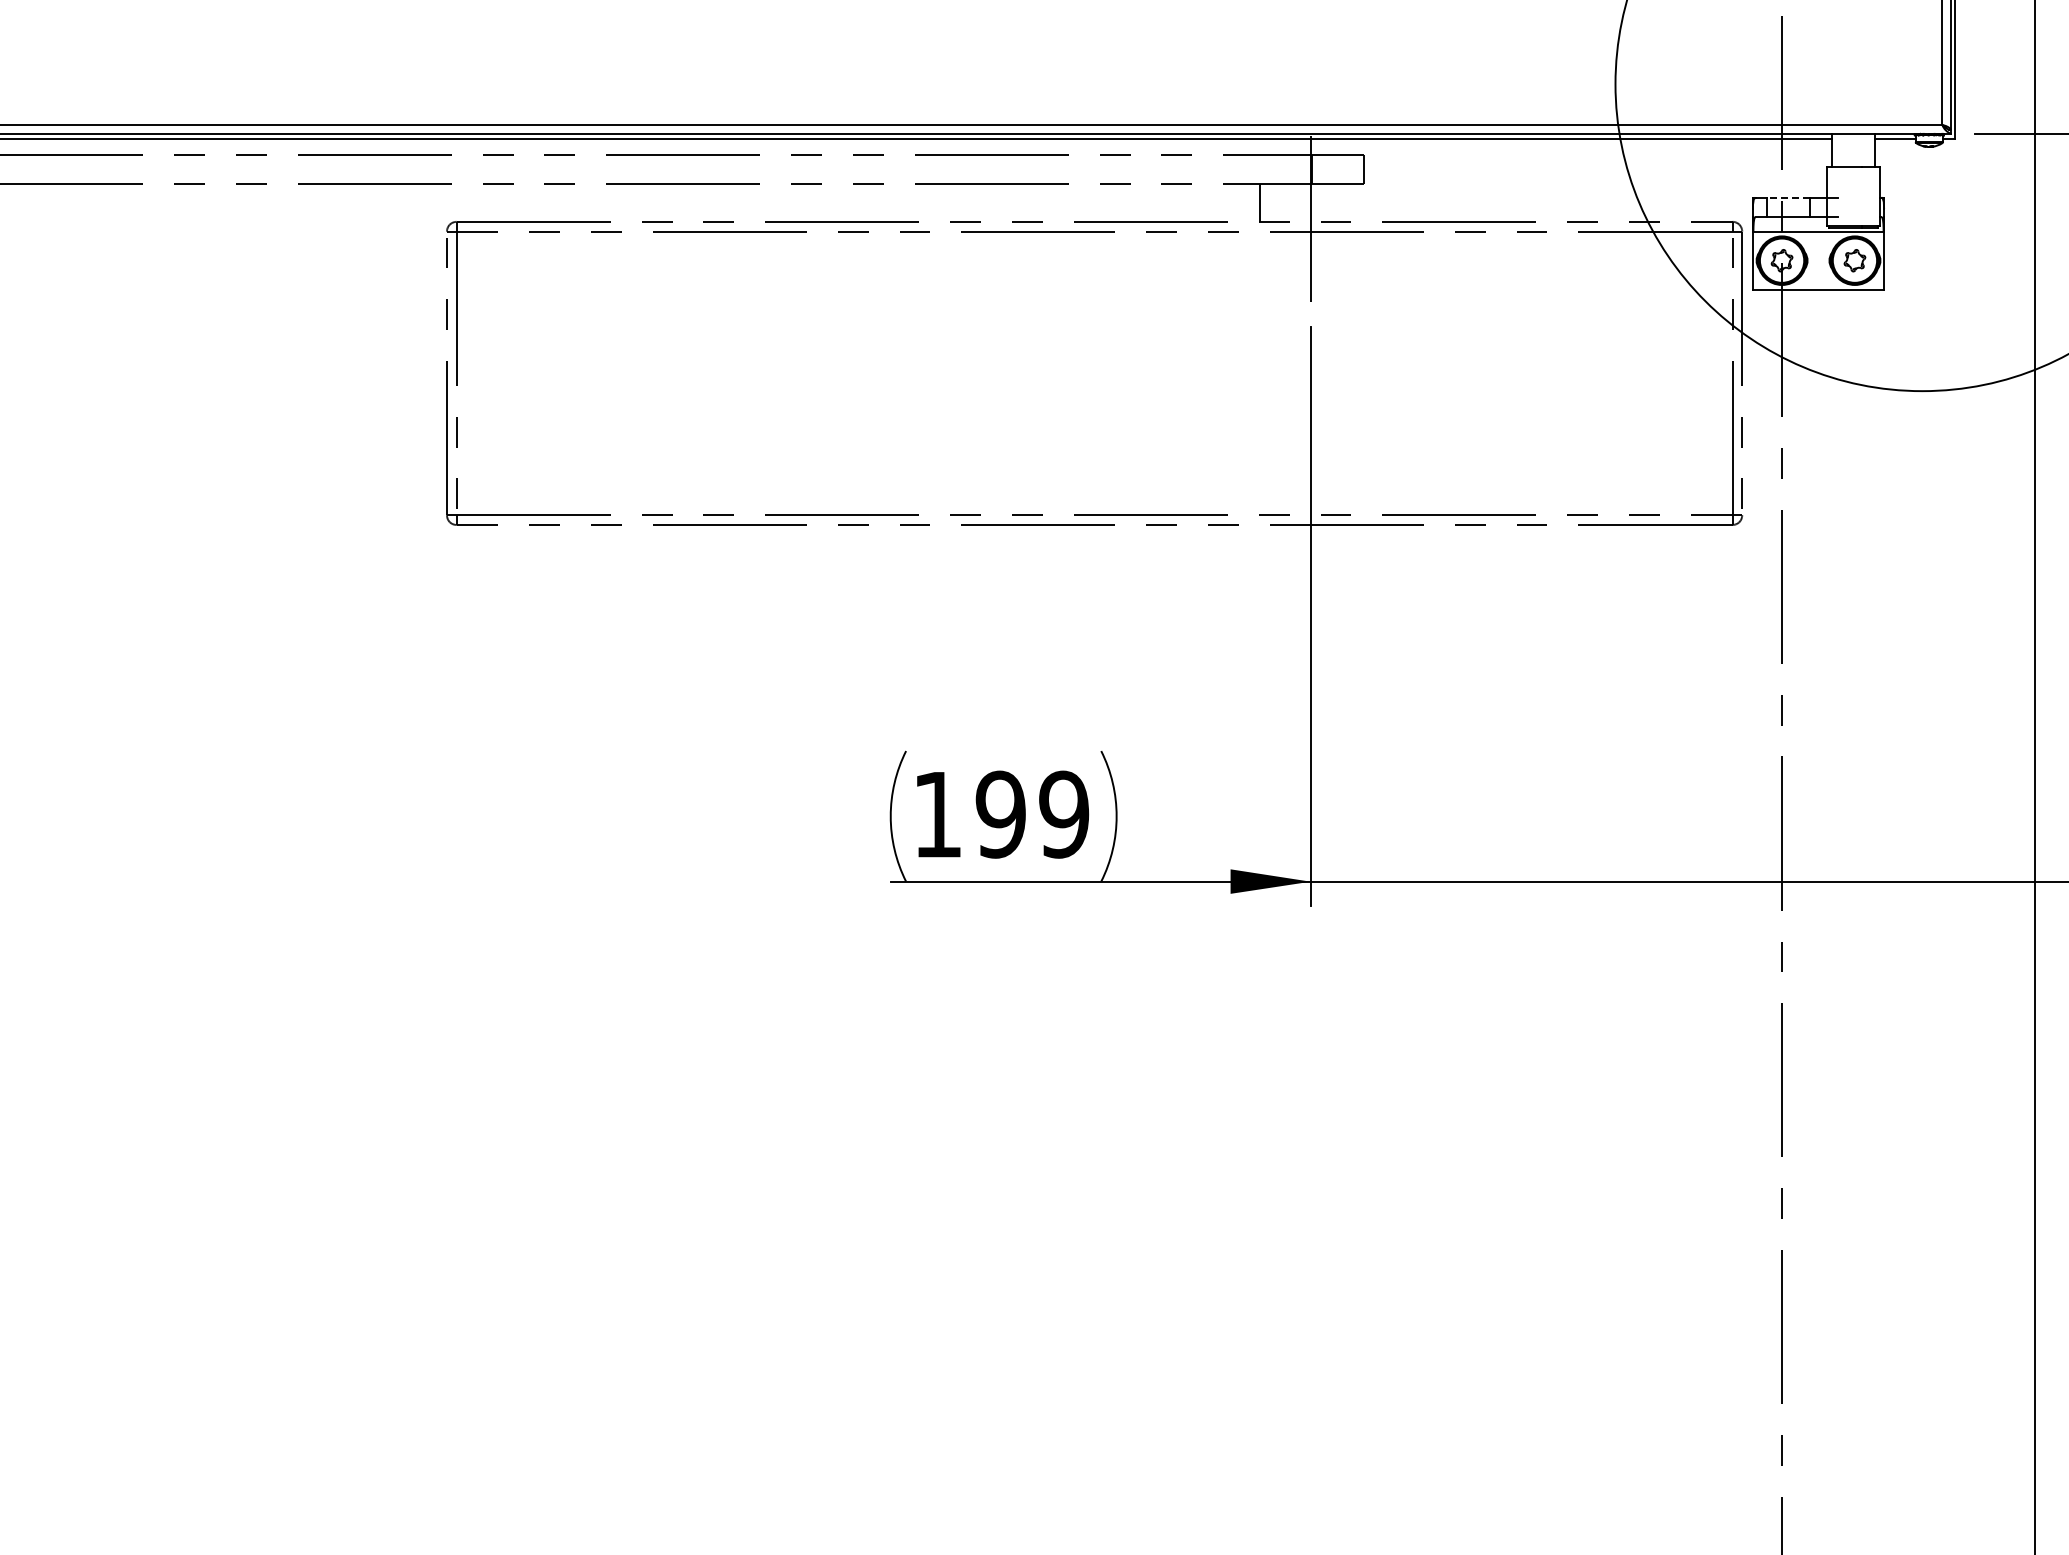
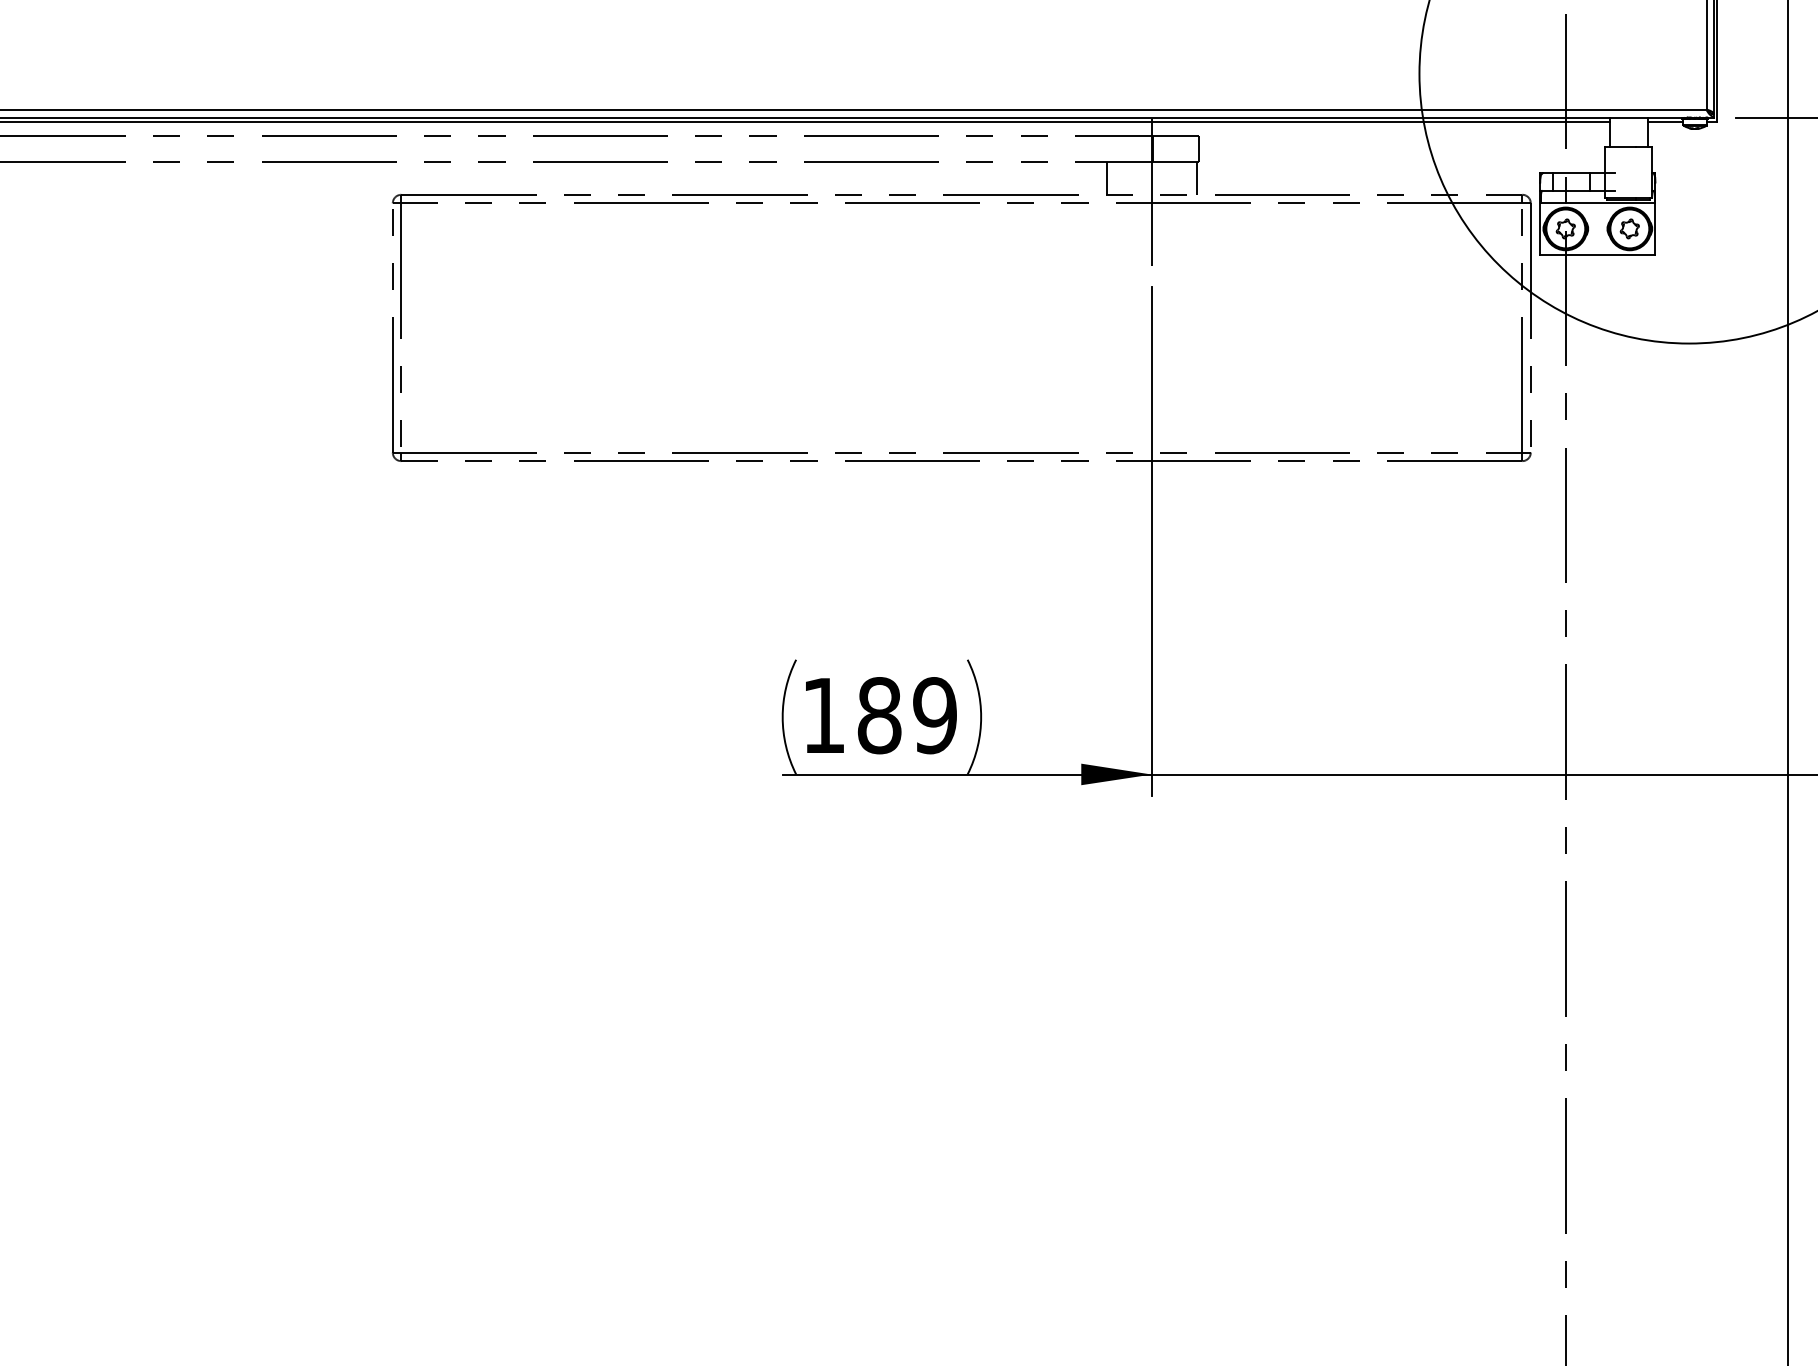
line: (1788, 197) -> (1571, 173), dashed -> solid
line: (1361, 202) -> (1196, 177), added
text: (1000, 814) -> (879, 715), 199 -> 189

